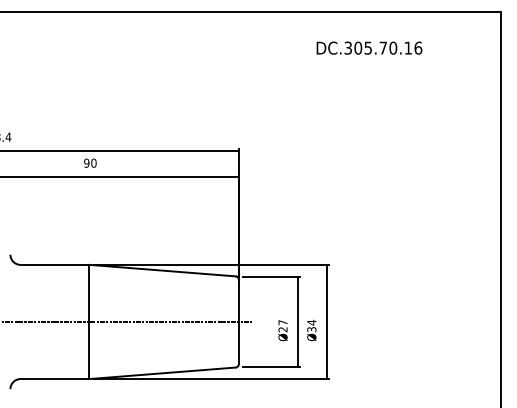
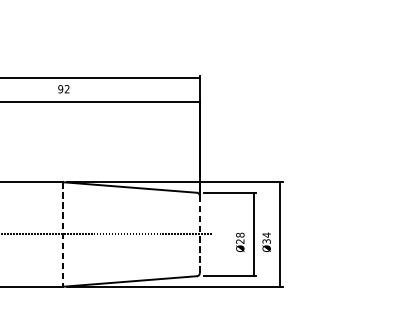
text: (93, 162) -> (66, 88), 90 -> 92
line: (89, 322) -> (63, 234), solid -> dashed
line: (238, 322) -> (199, 234), solid -> dashed
text: (282, 322) -> (239, 234), Ø27 -> Ø28

